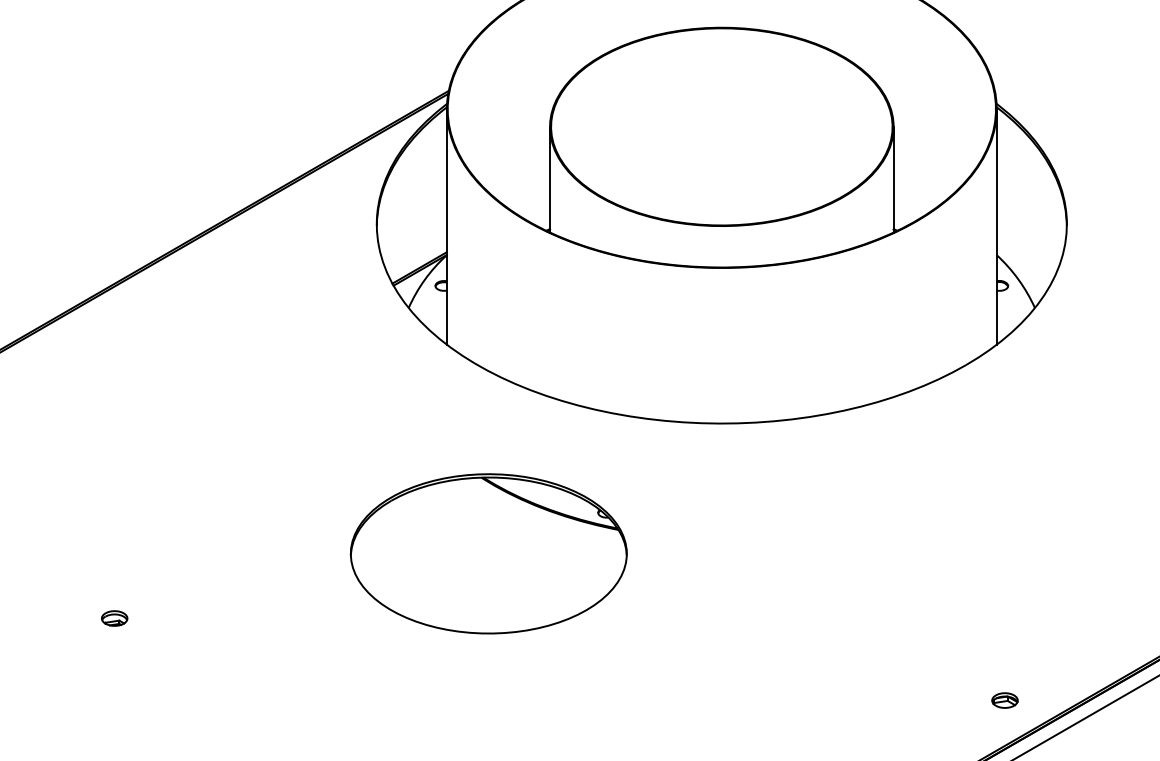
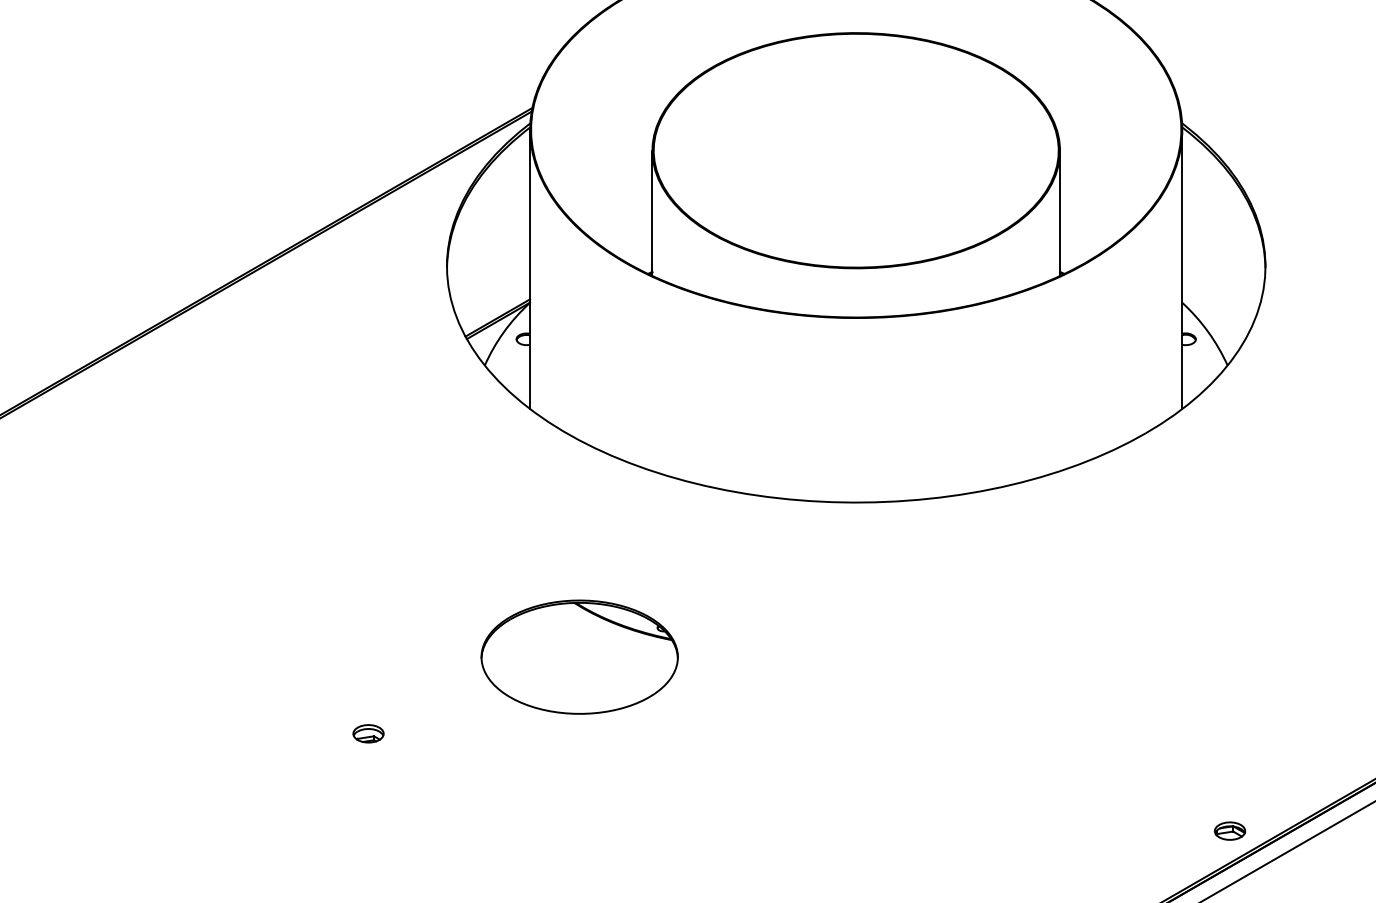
part: (488, 553) -> (579, 656), size x0.6
part: (114, 618) -> (368, 733), moved
part: (1004, 700) -> (1229, 831), moved

